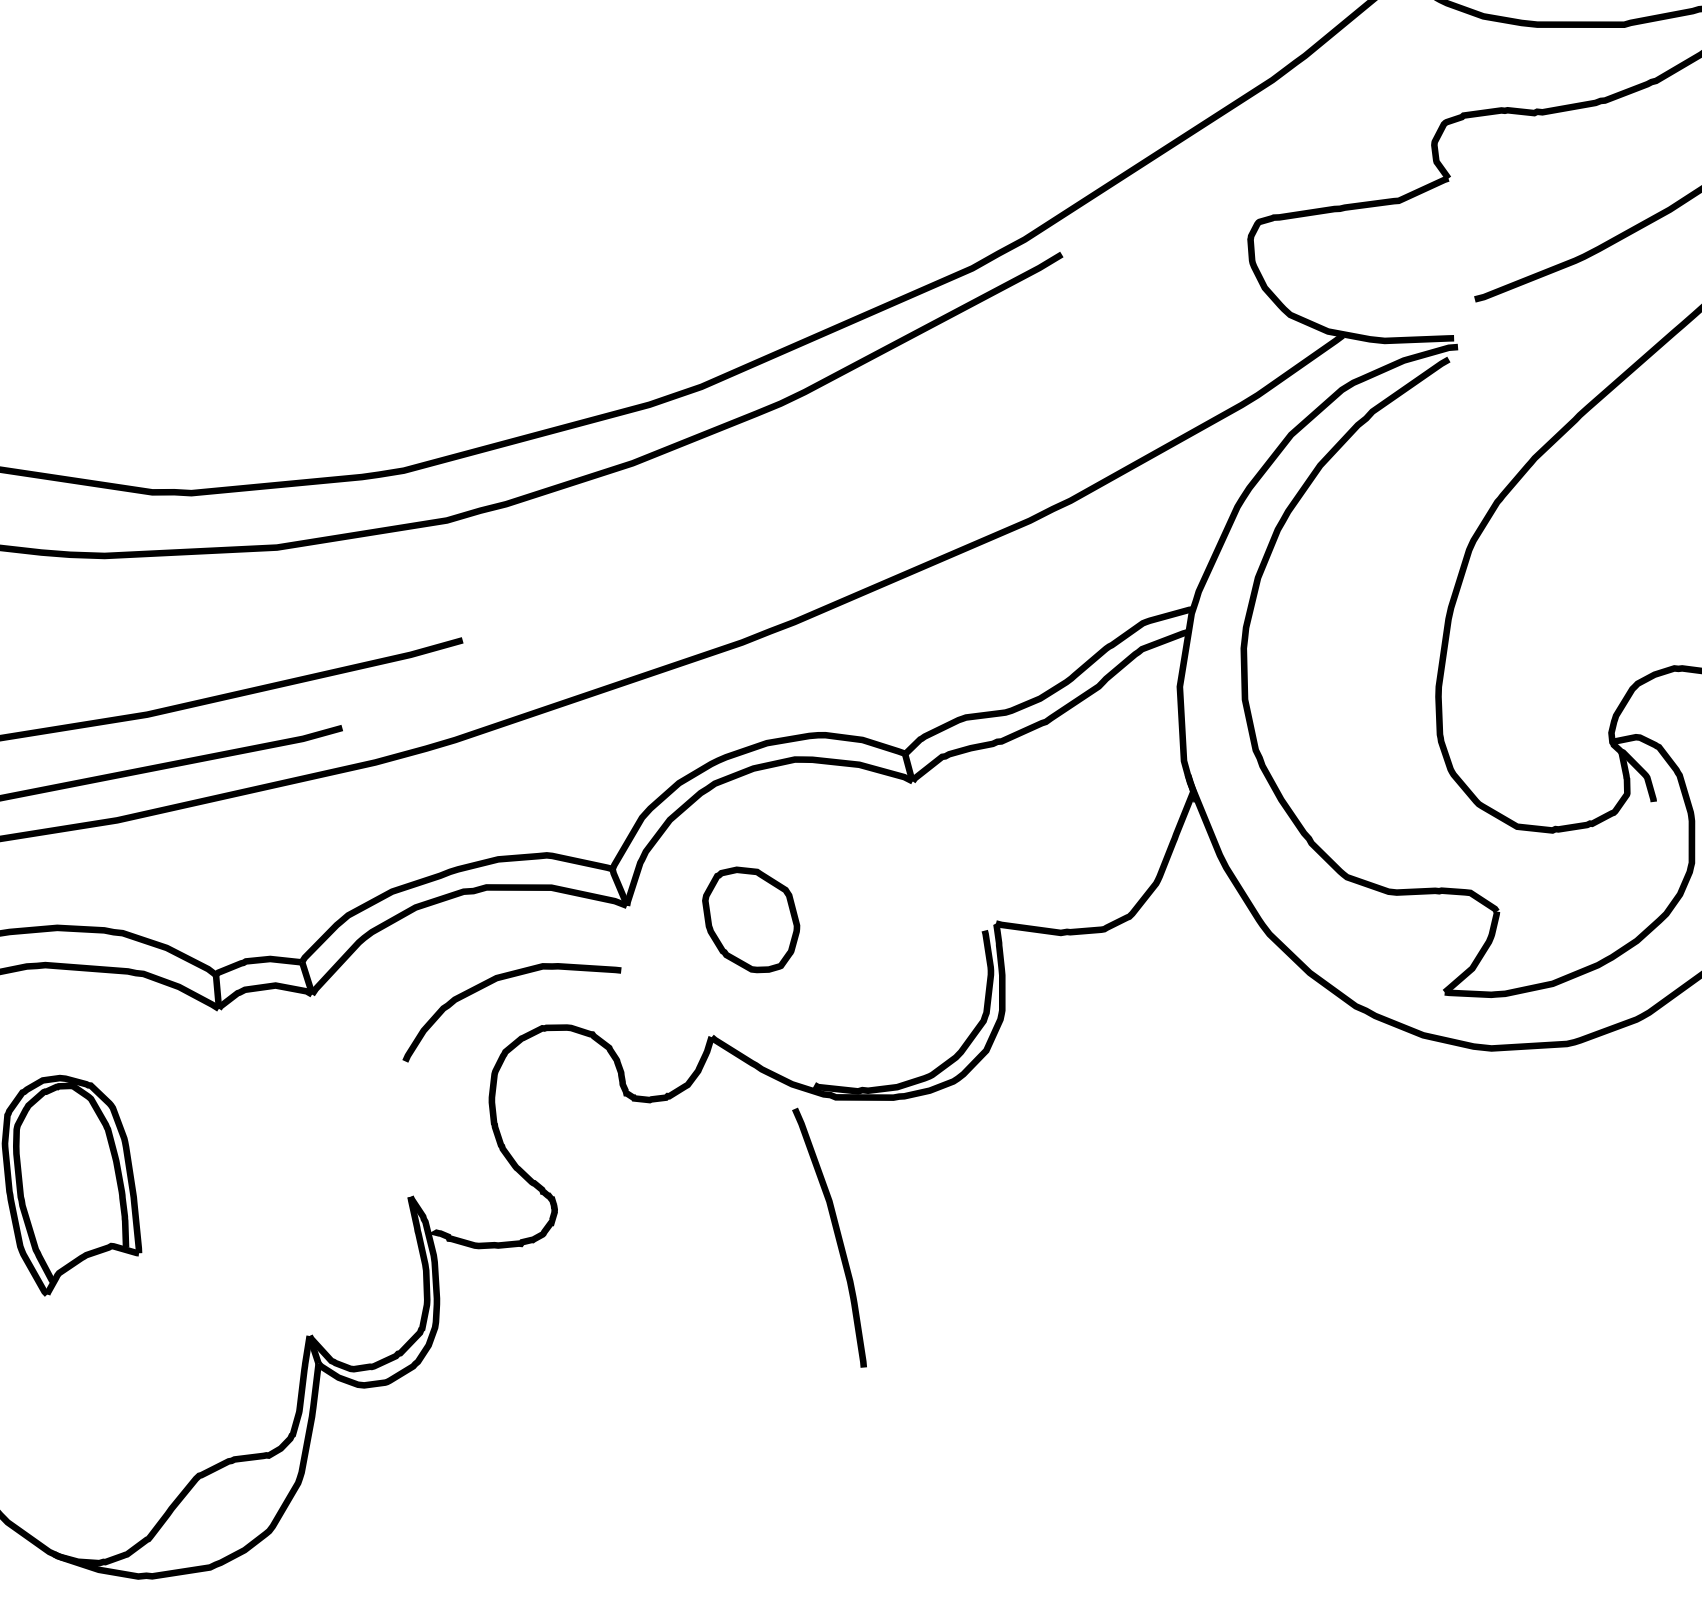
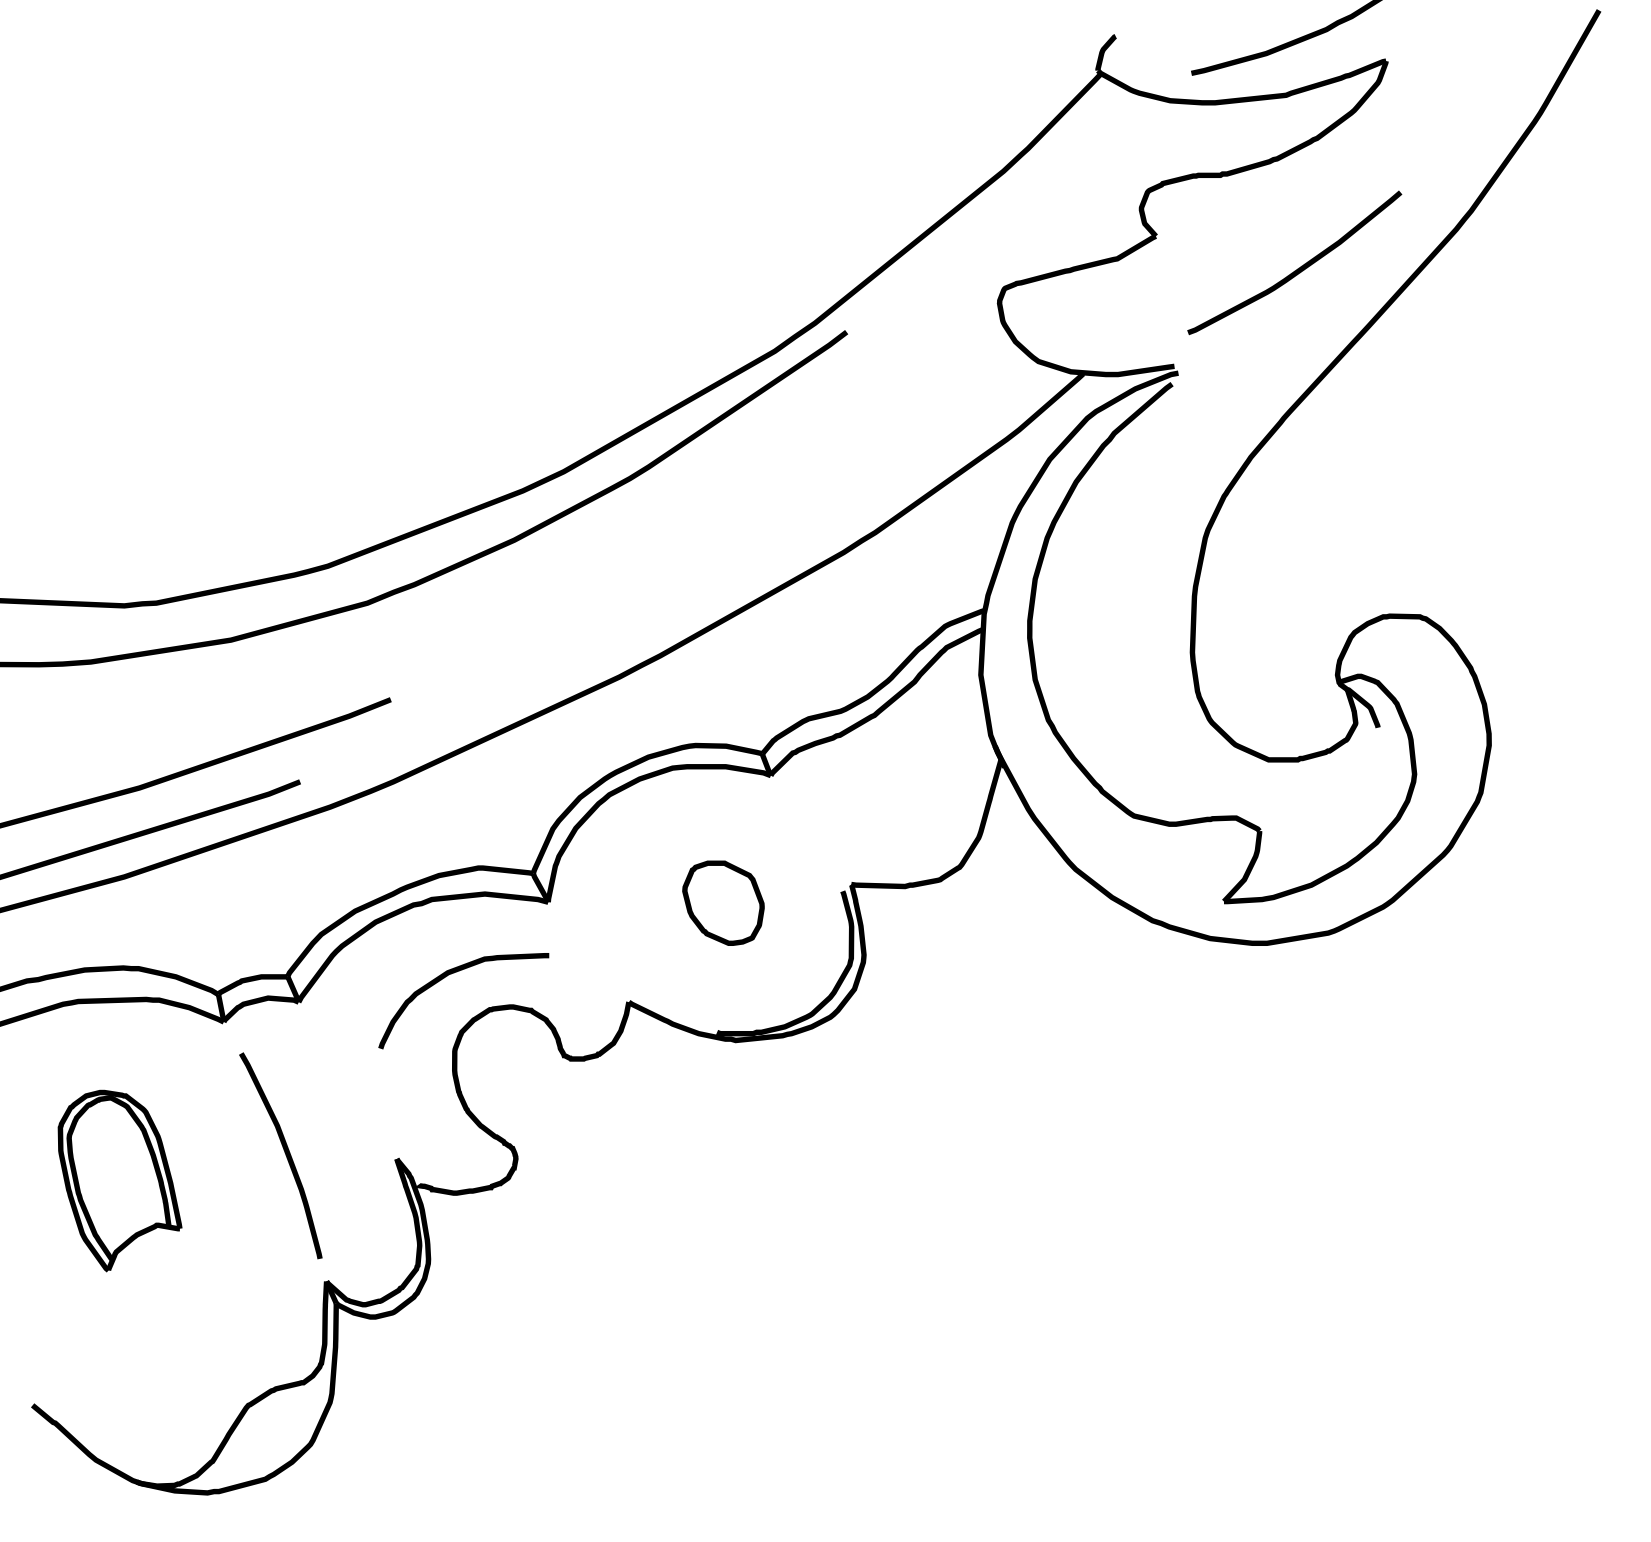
part: (750, 919) -> (723, 902), moved
curve: (834, 1234) -> (284, 1152), moved

